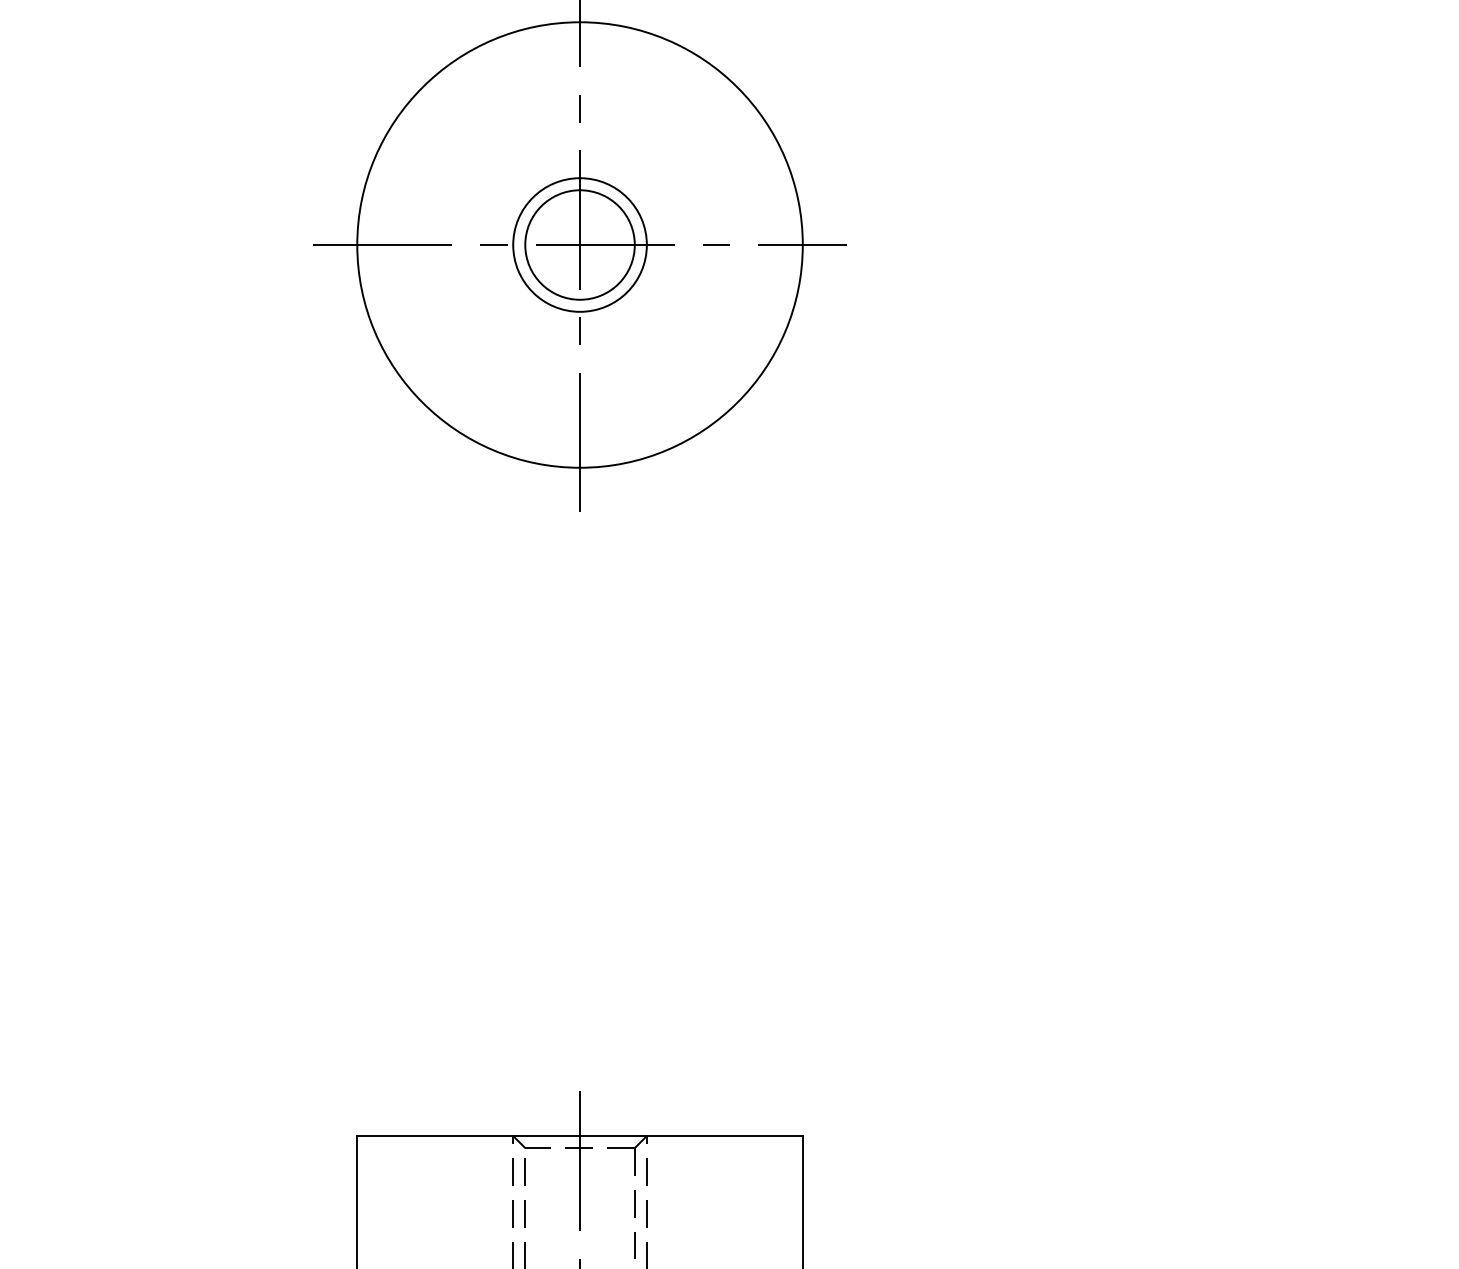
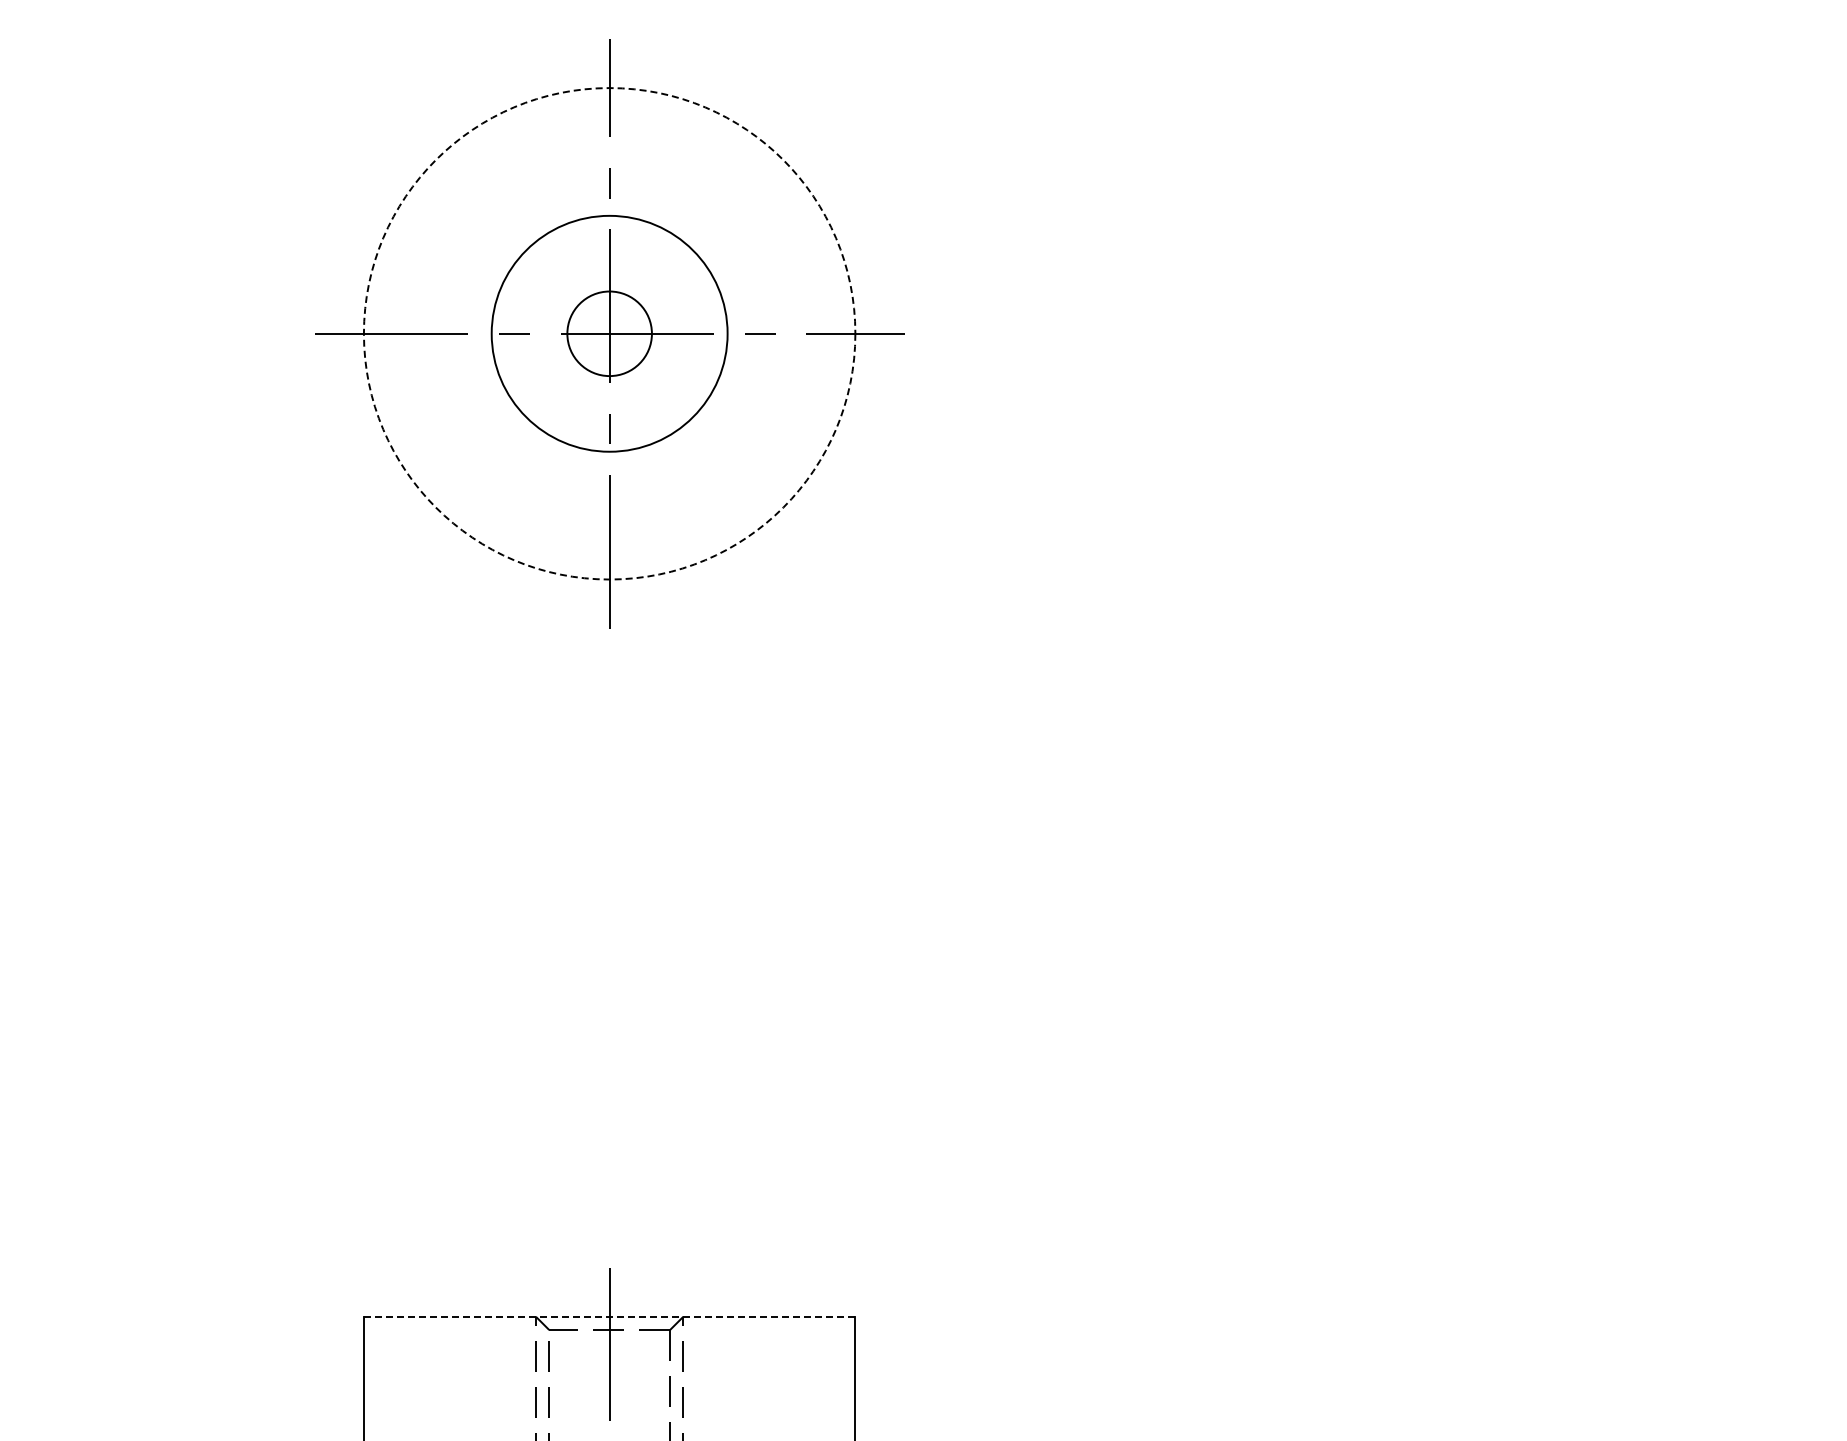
circle: (579, 244) -> (609, 333), size x0.7
circle: (579, 244) -> (609, 333), size x1.6
circle: (579, 244) -> (609, 333), solid -> dashed
line: (579, 1135) -> (609, 1316), solid -> dashed

